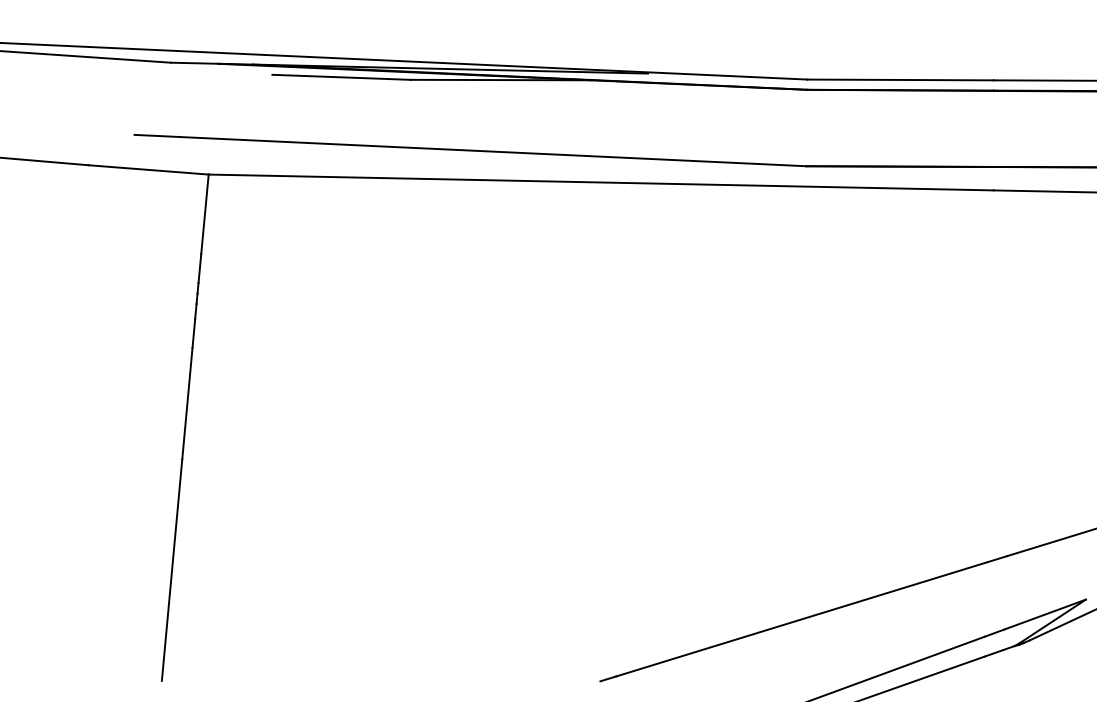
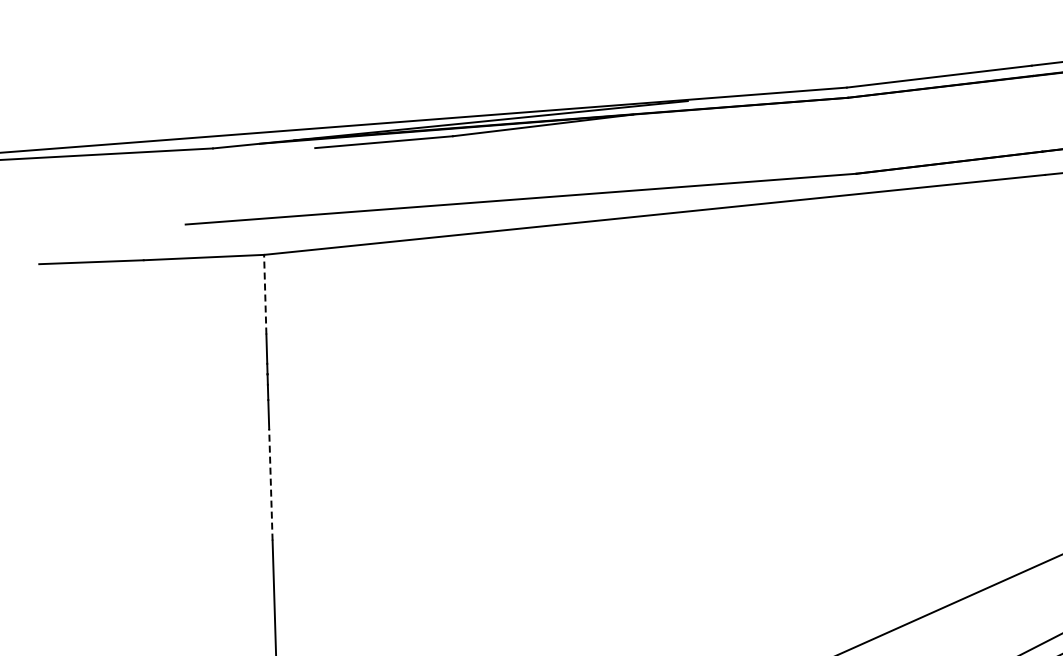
line: (204, 214) -> (264, 295), solid -> dashed
line: (187, 403) -> (270, 484), solid -> dashed

